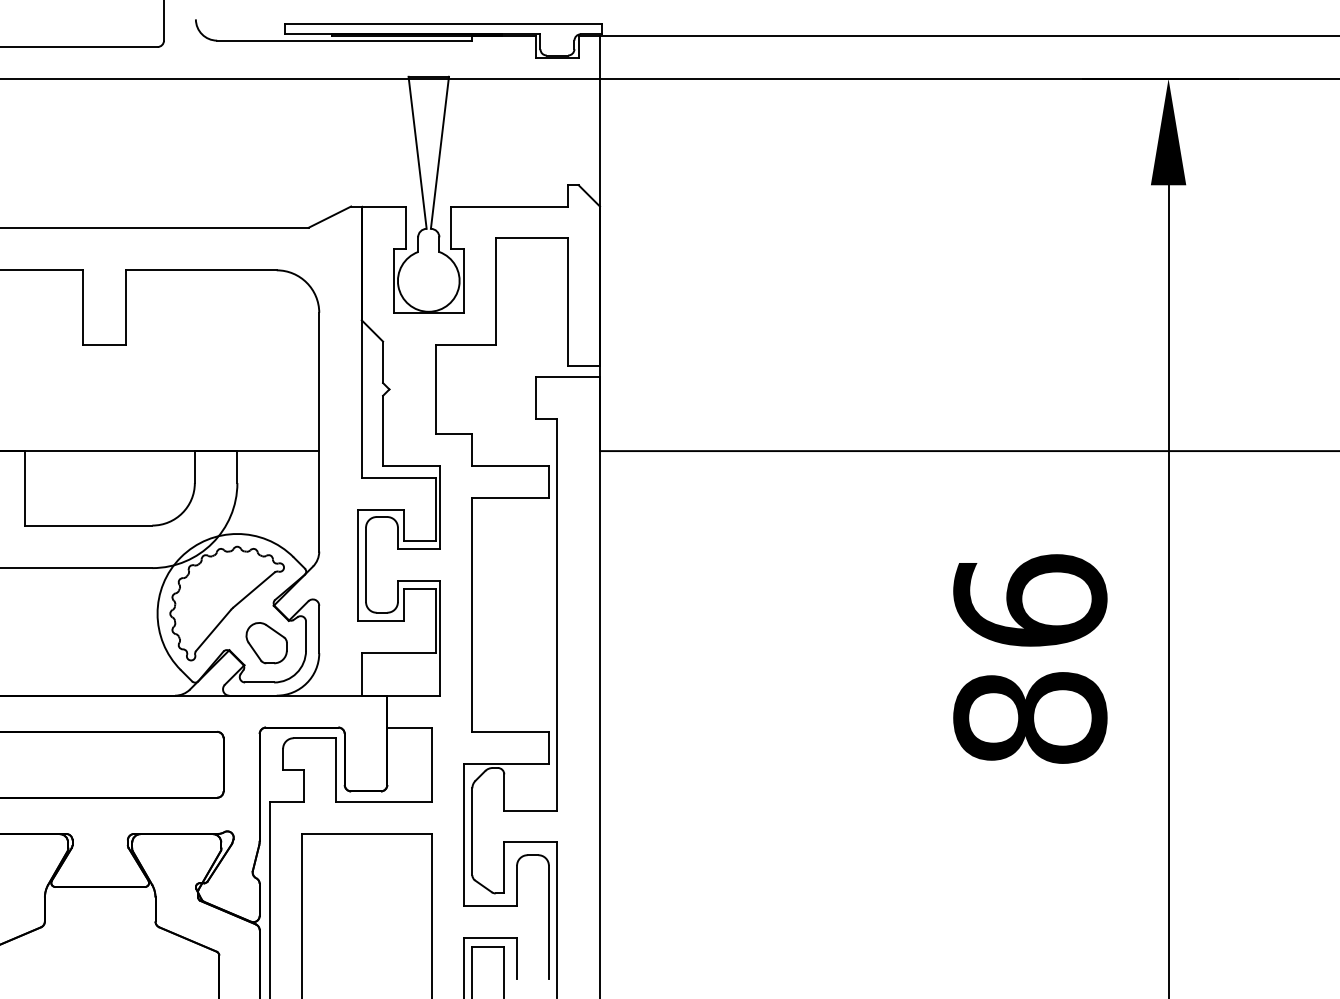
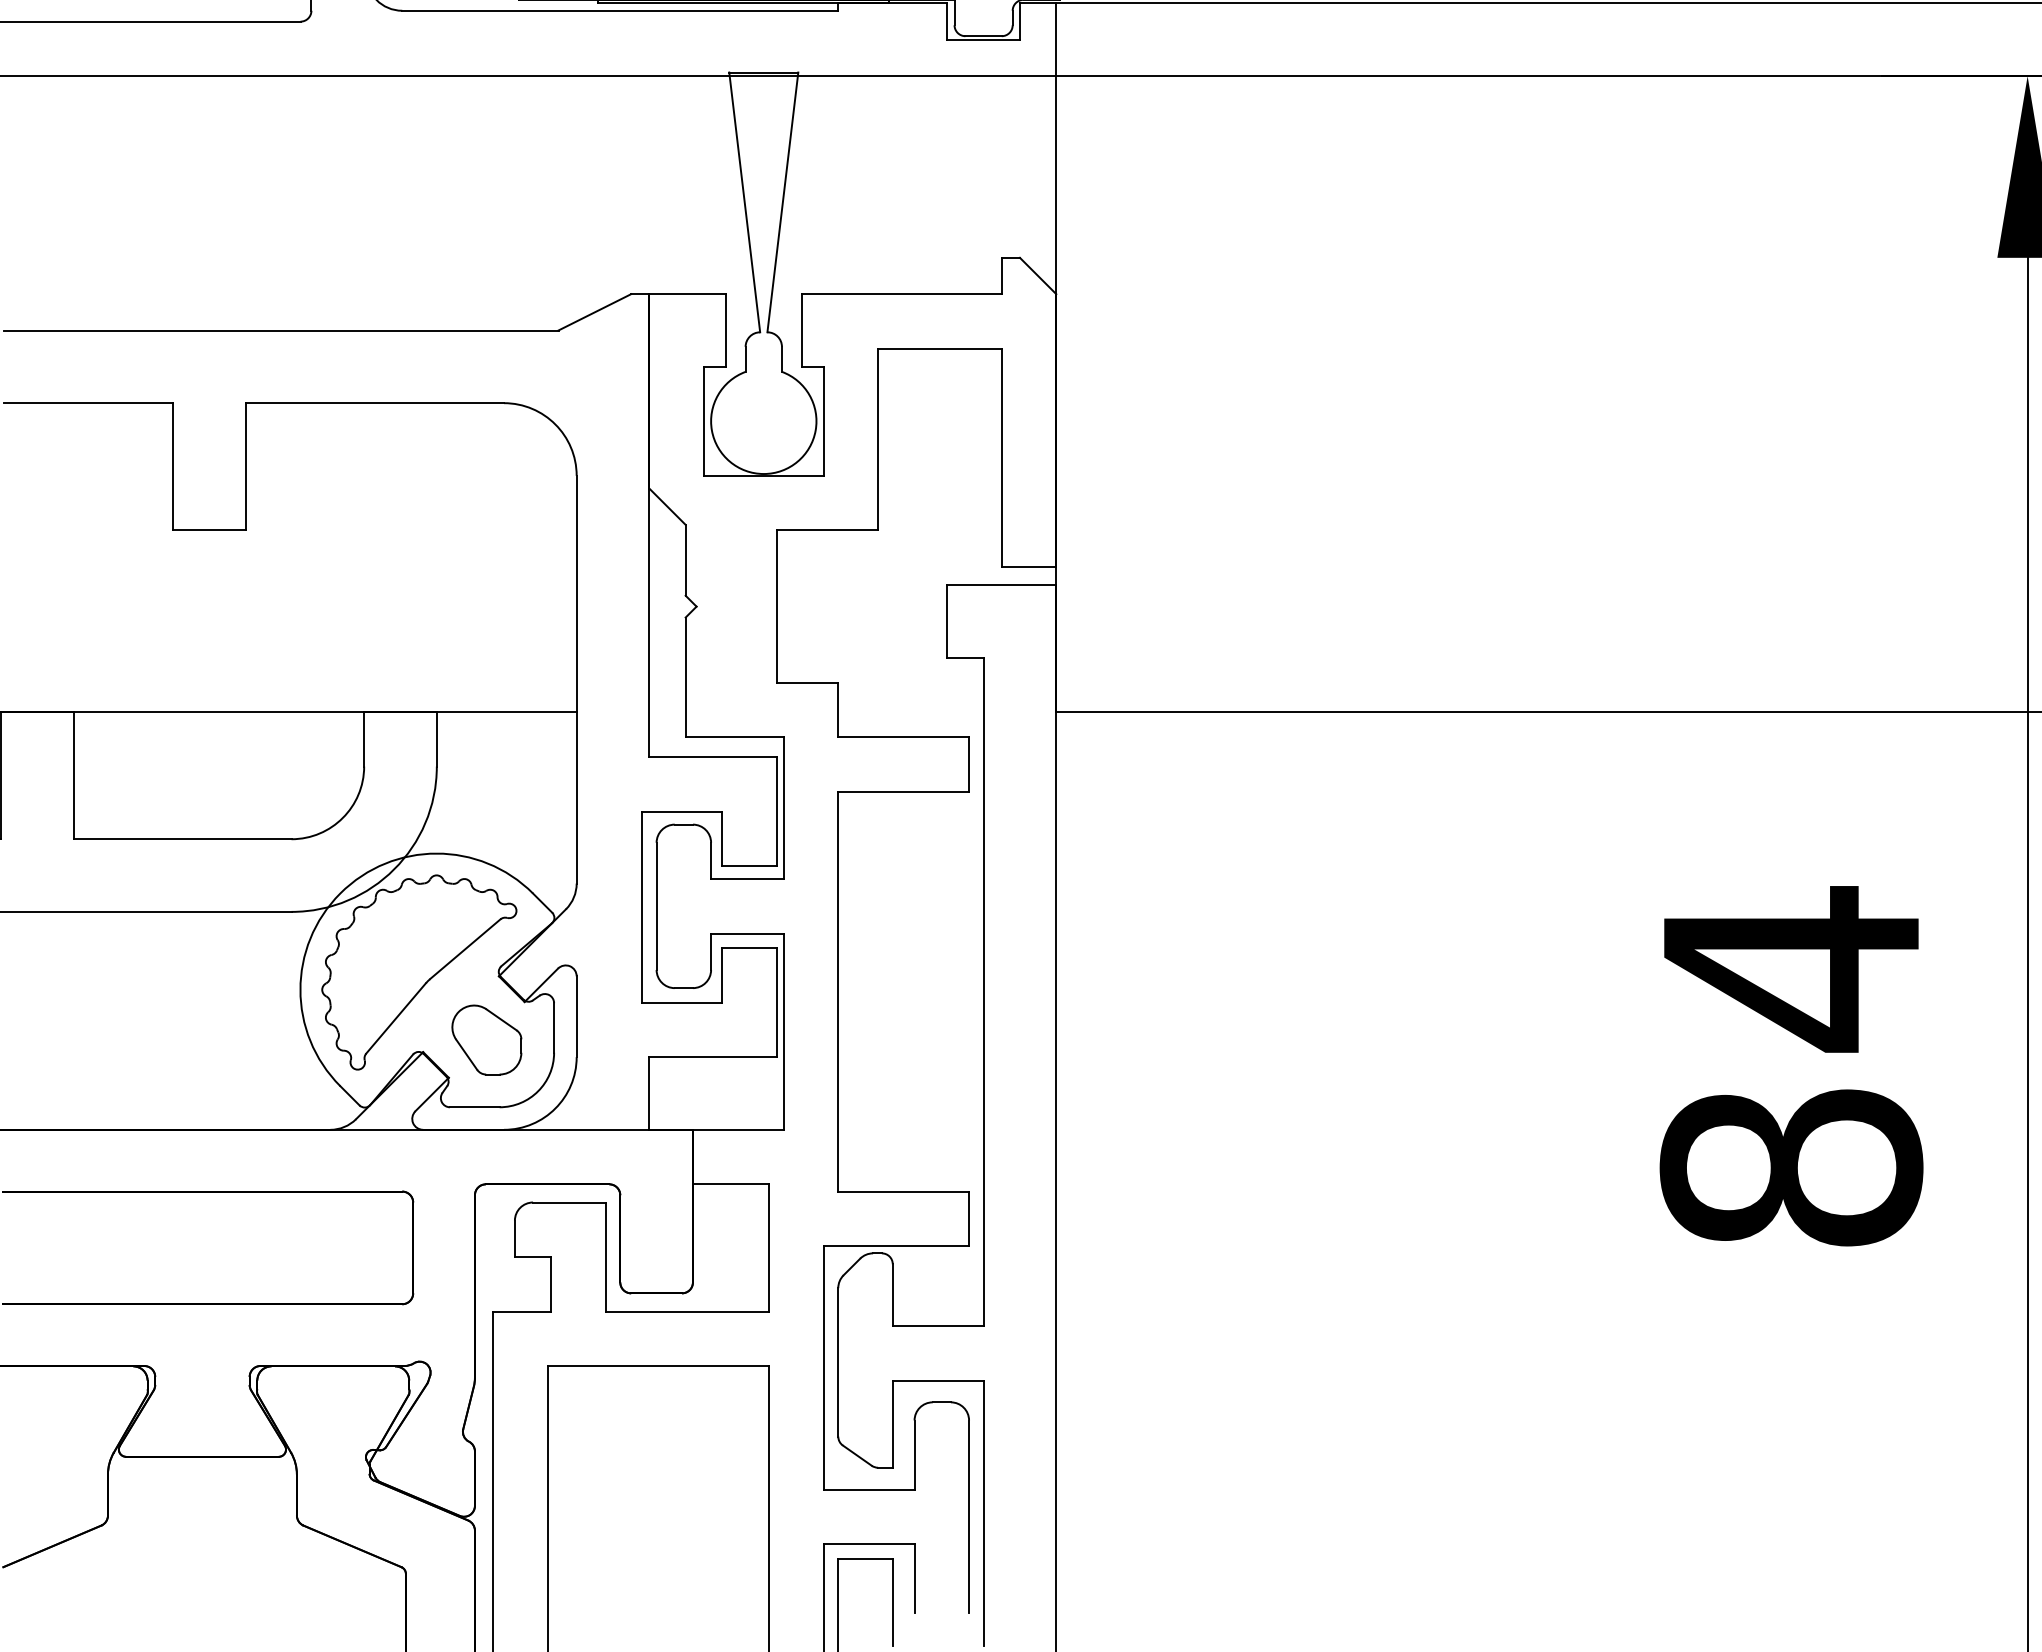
text: (1030, 601) -> (1791, 968), 86 -> 84

